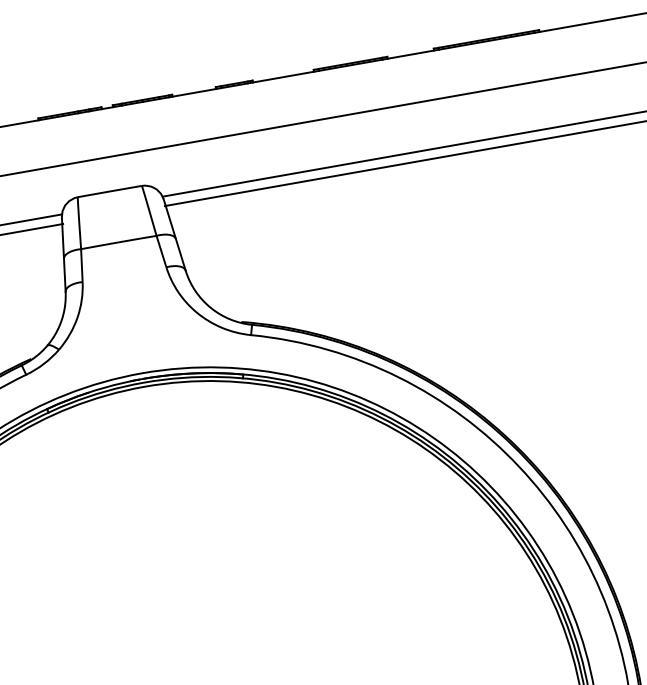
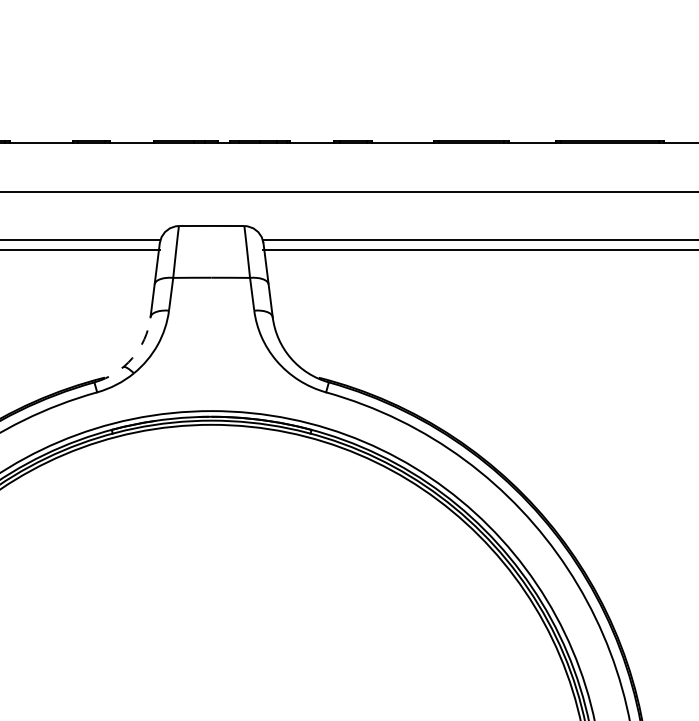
arc: (55, 335) -> (132, 358), solid -> dashed

